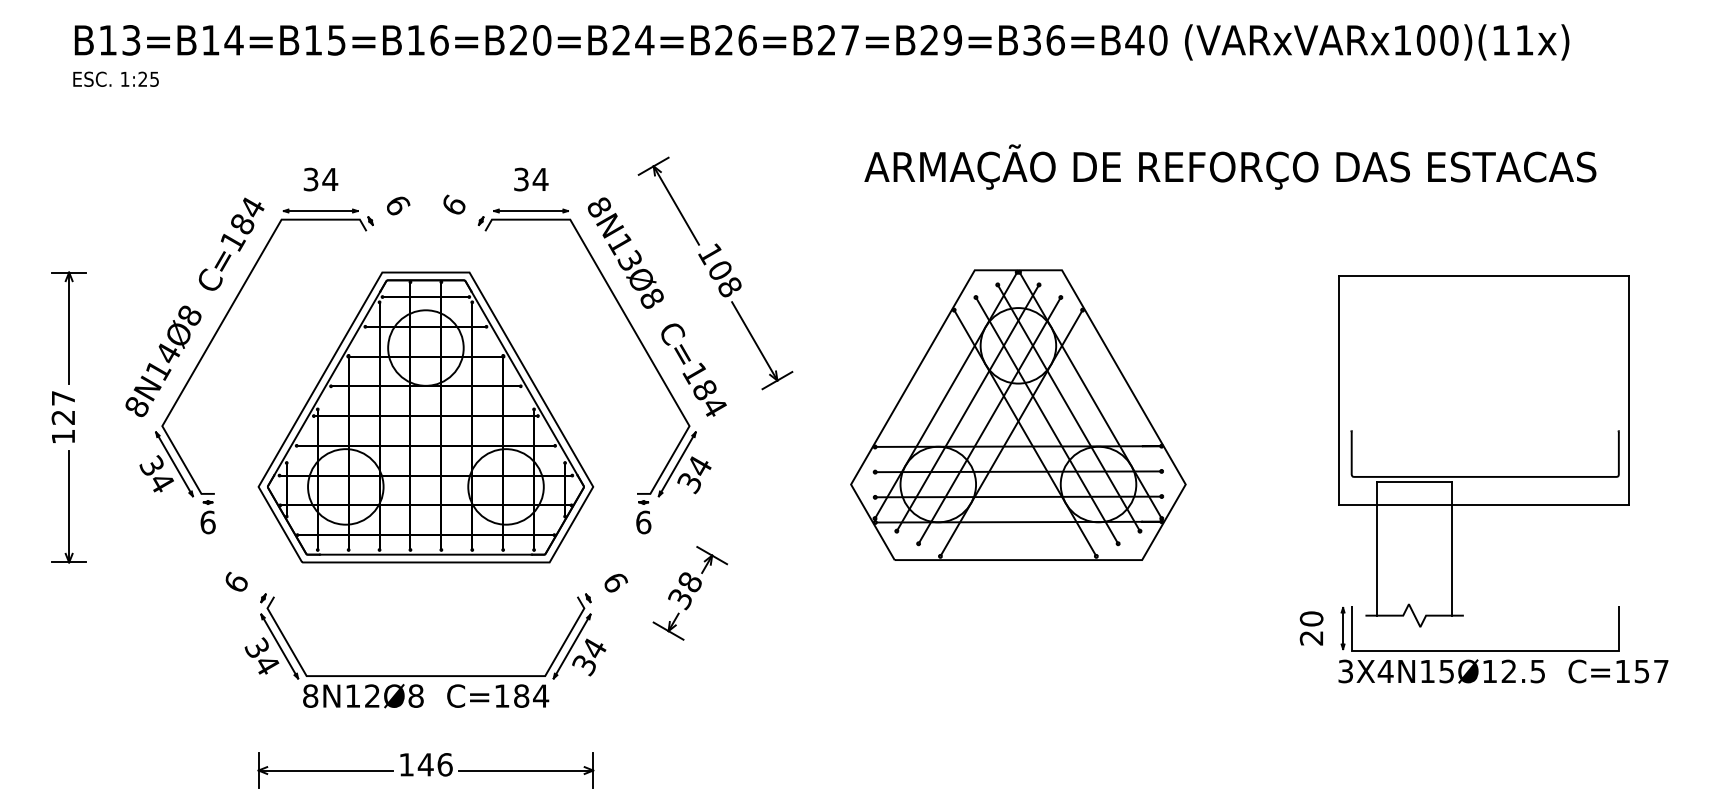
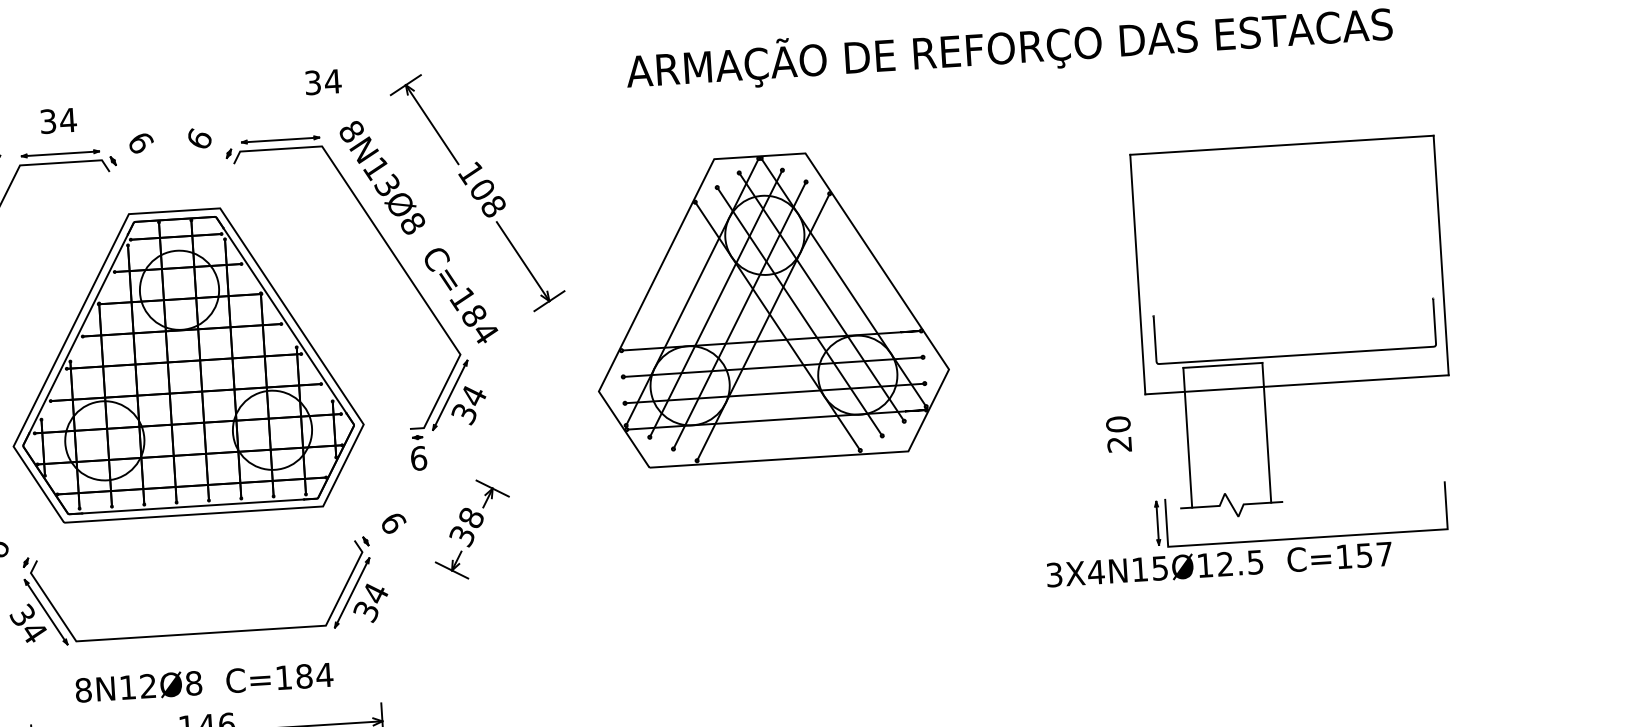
text: (531, 179) -> (323, 82), moved
part: (1018, 414) -> (769, 307), moved
text: (1311, 628) -> (1118, 434), moved
text: (1503, 671) -> (1219, 564), moved
text: (426, 696) -> (204, 683), moved

